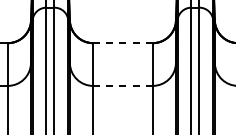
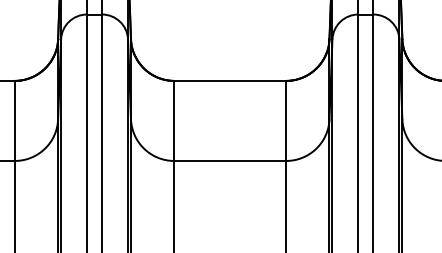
line: (122, 43) -> (229, 81), dashed -> solid
line: (122, 85) -> (229, 160), dashed -> solid

